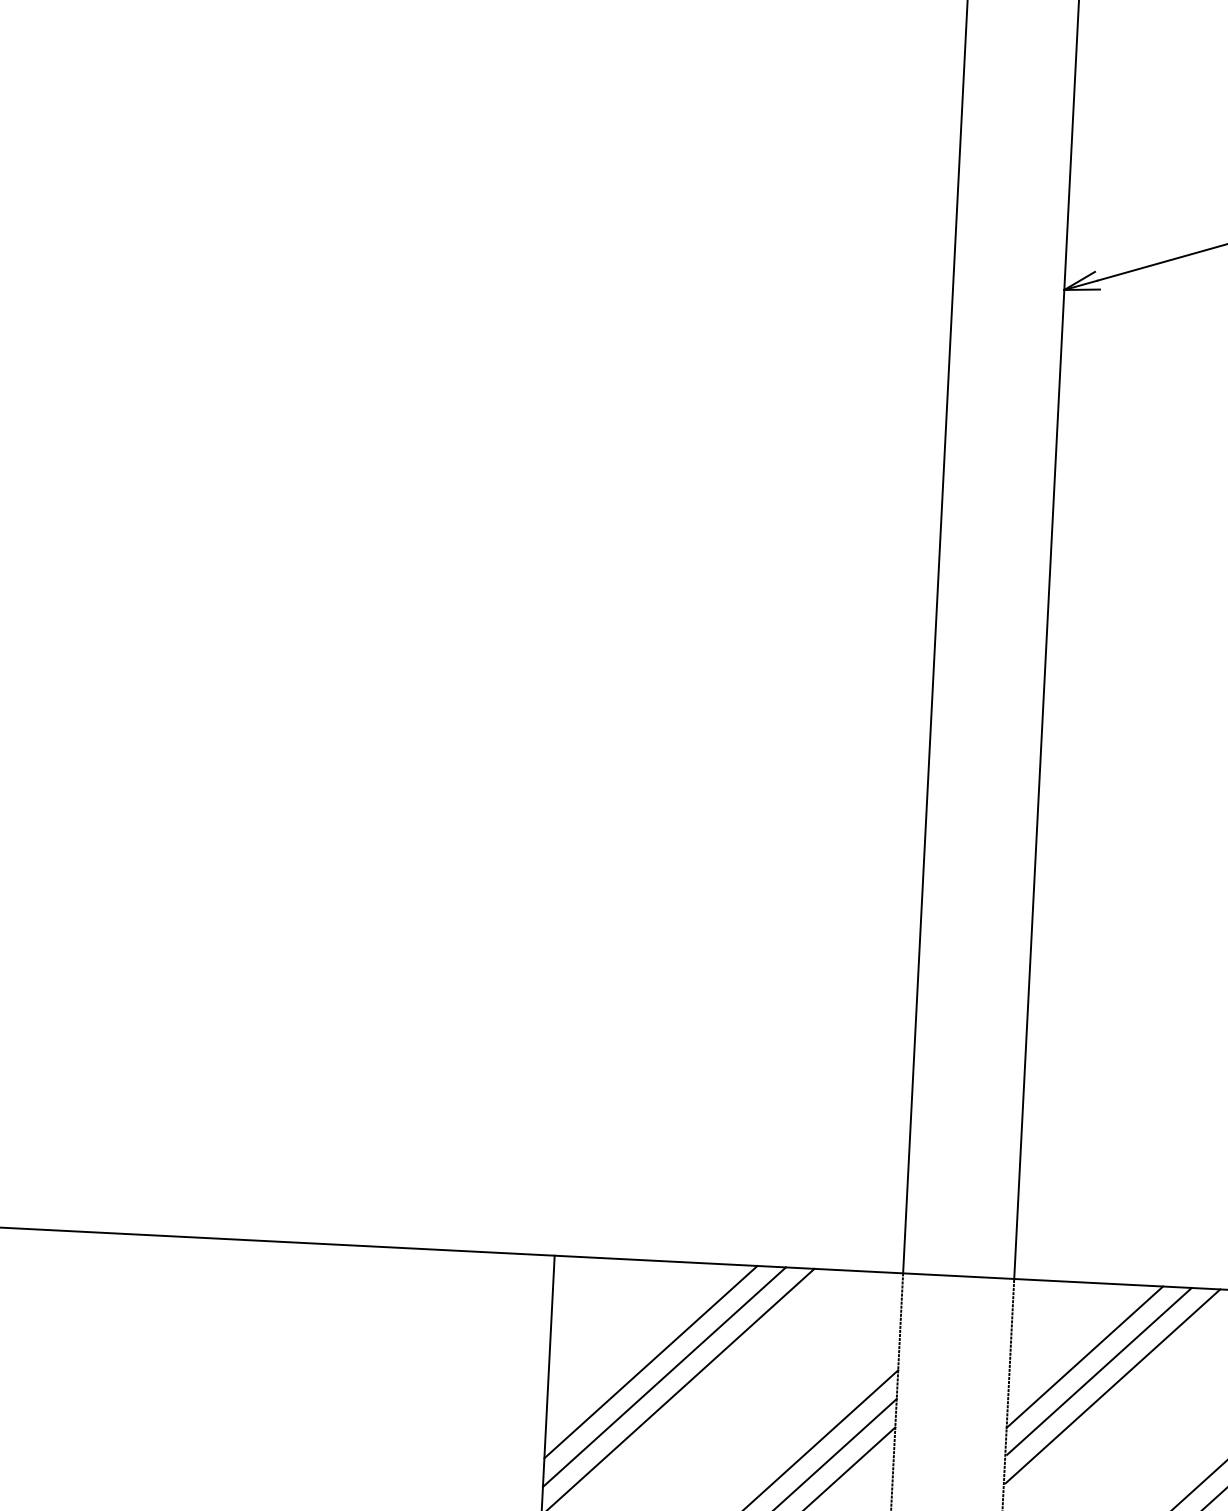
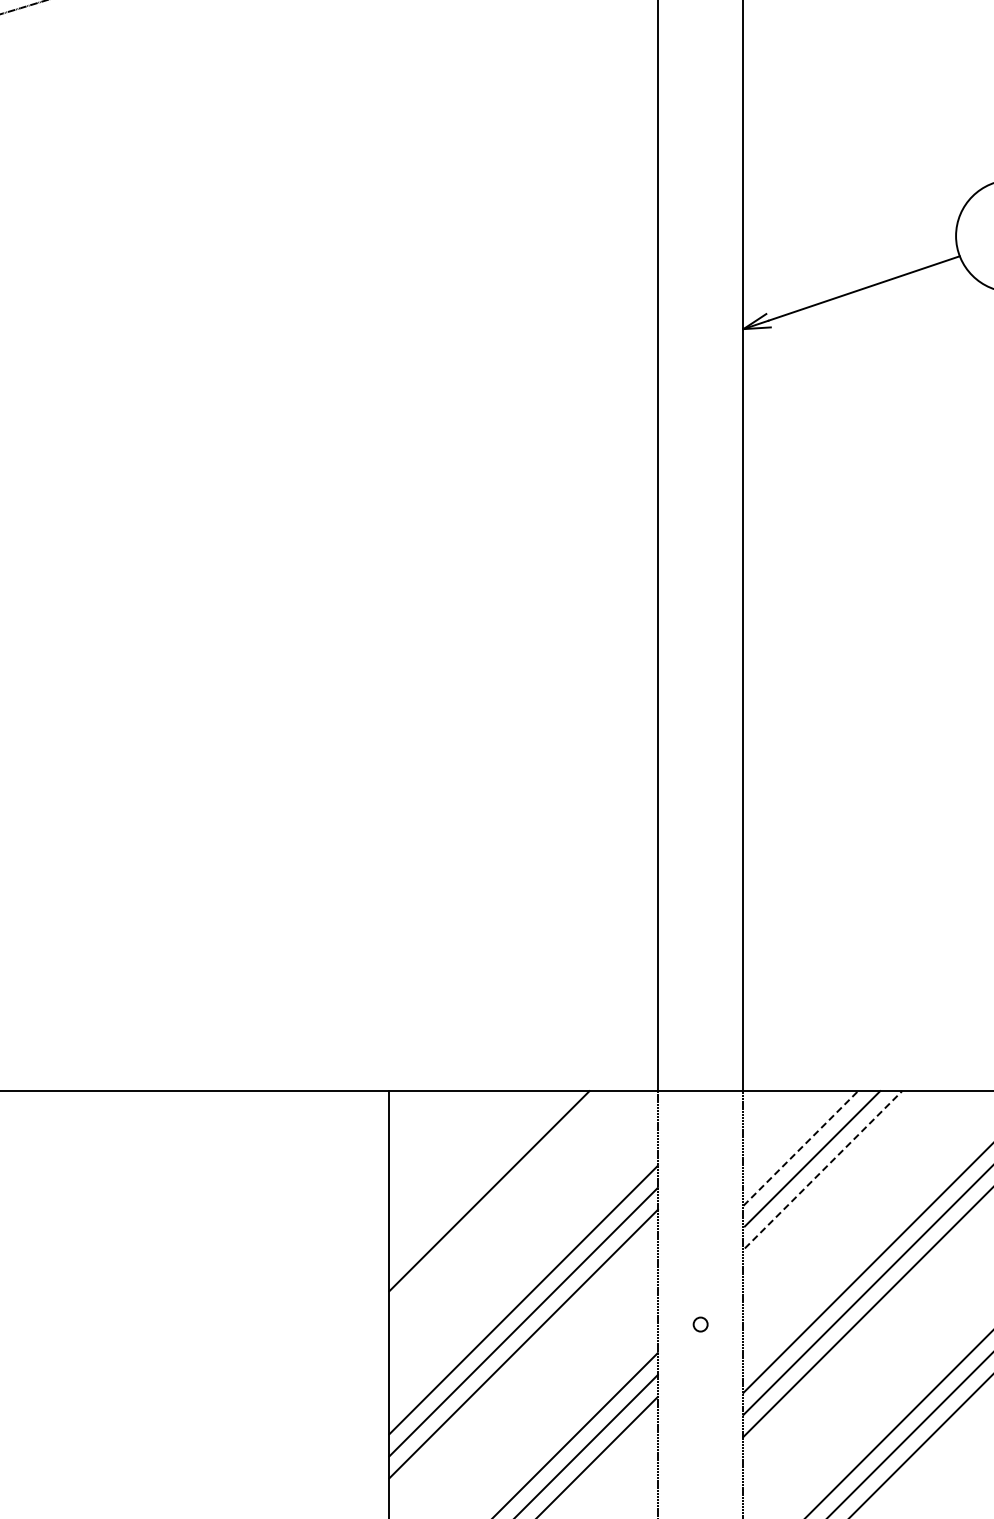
line: (1085, 1357) -> (801, 1148), solid -> dashed
line: (650, 1362) -> (467, 1169), removed
line: (664, 1377) -> (478, 1180), removed
line: (1112, 1385) -> (823, 1169), solid -> dashed

